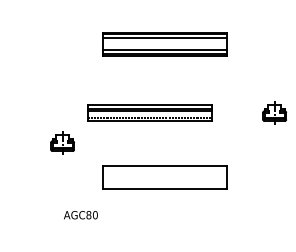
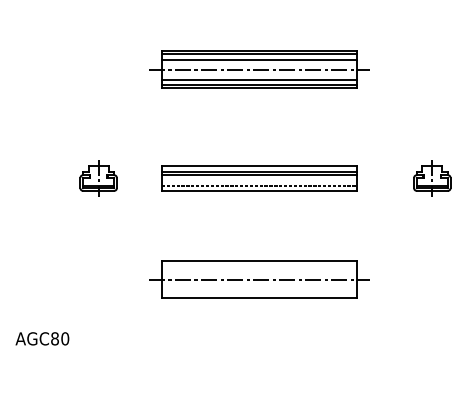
line: (164, 44) -> (258, 70), added
part: (149, 112) -> (258, 177), moved
part: (62, 142) -> (98, 177), moved
line: (164, 177) -> (258, 279), added
text: (80, 215) -> (41, 339), moved

